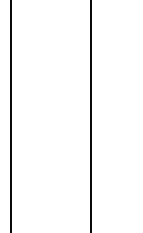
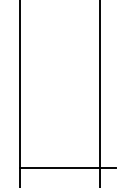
line: (59, 211) -> (68, 167), added

